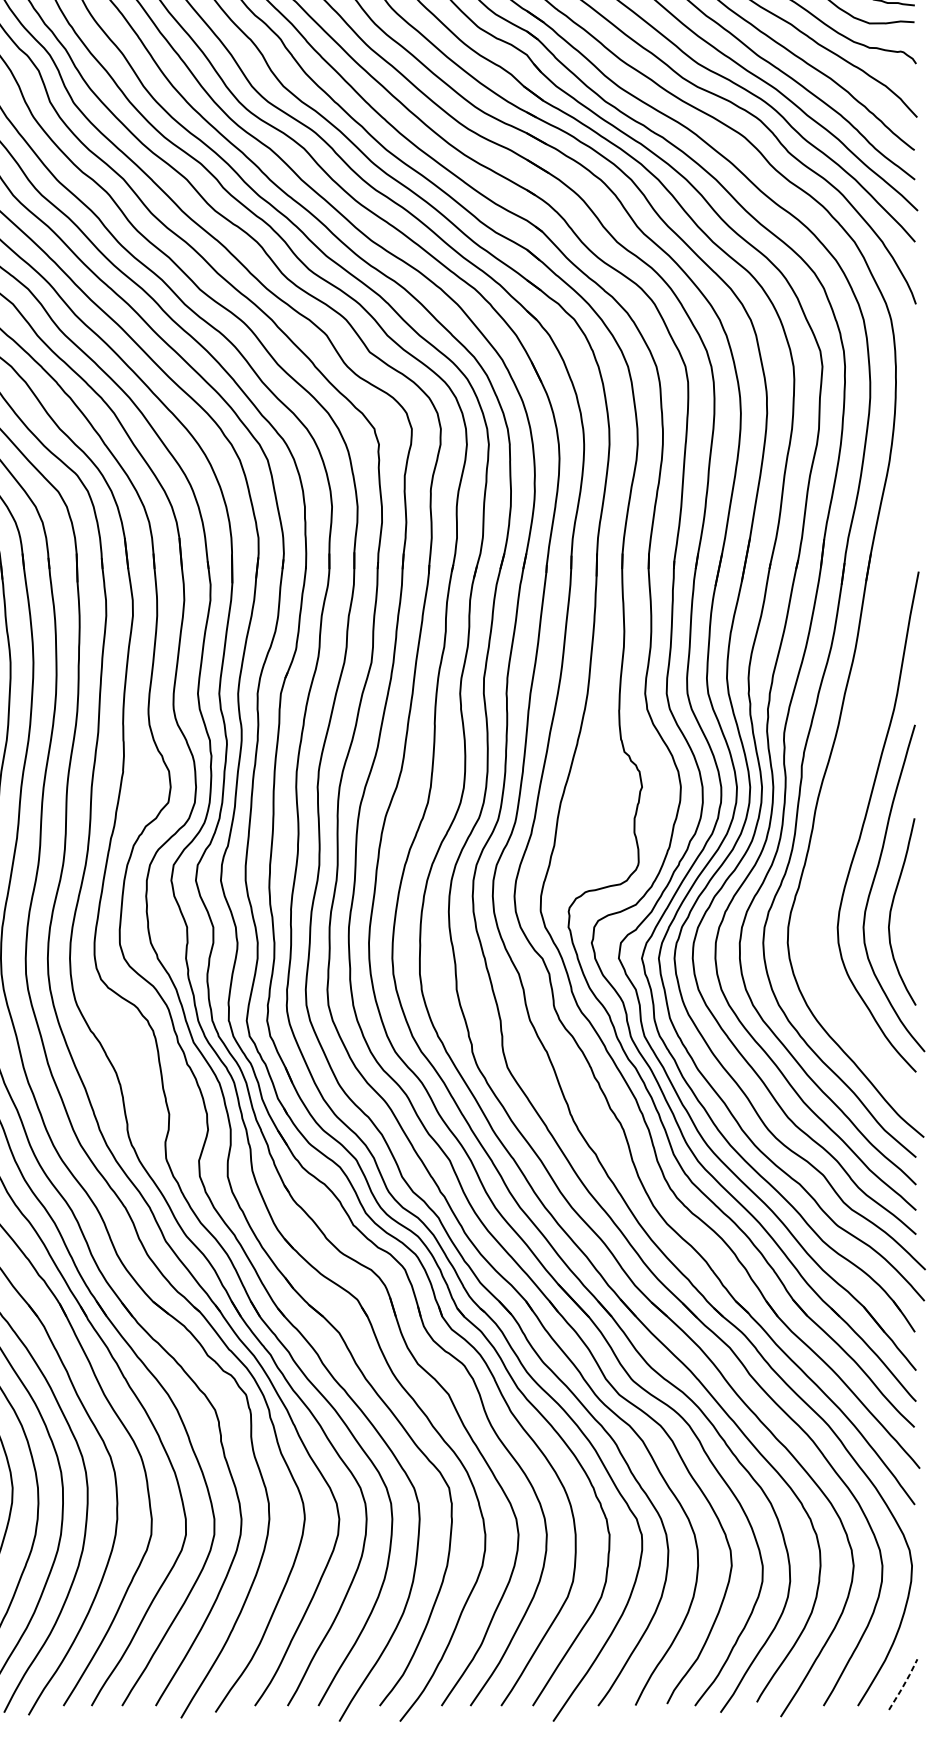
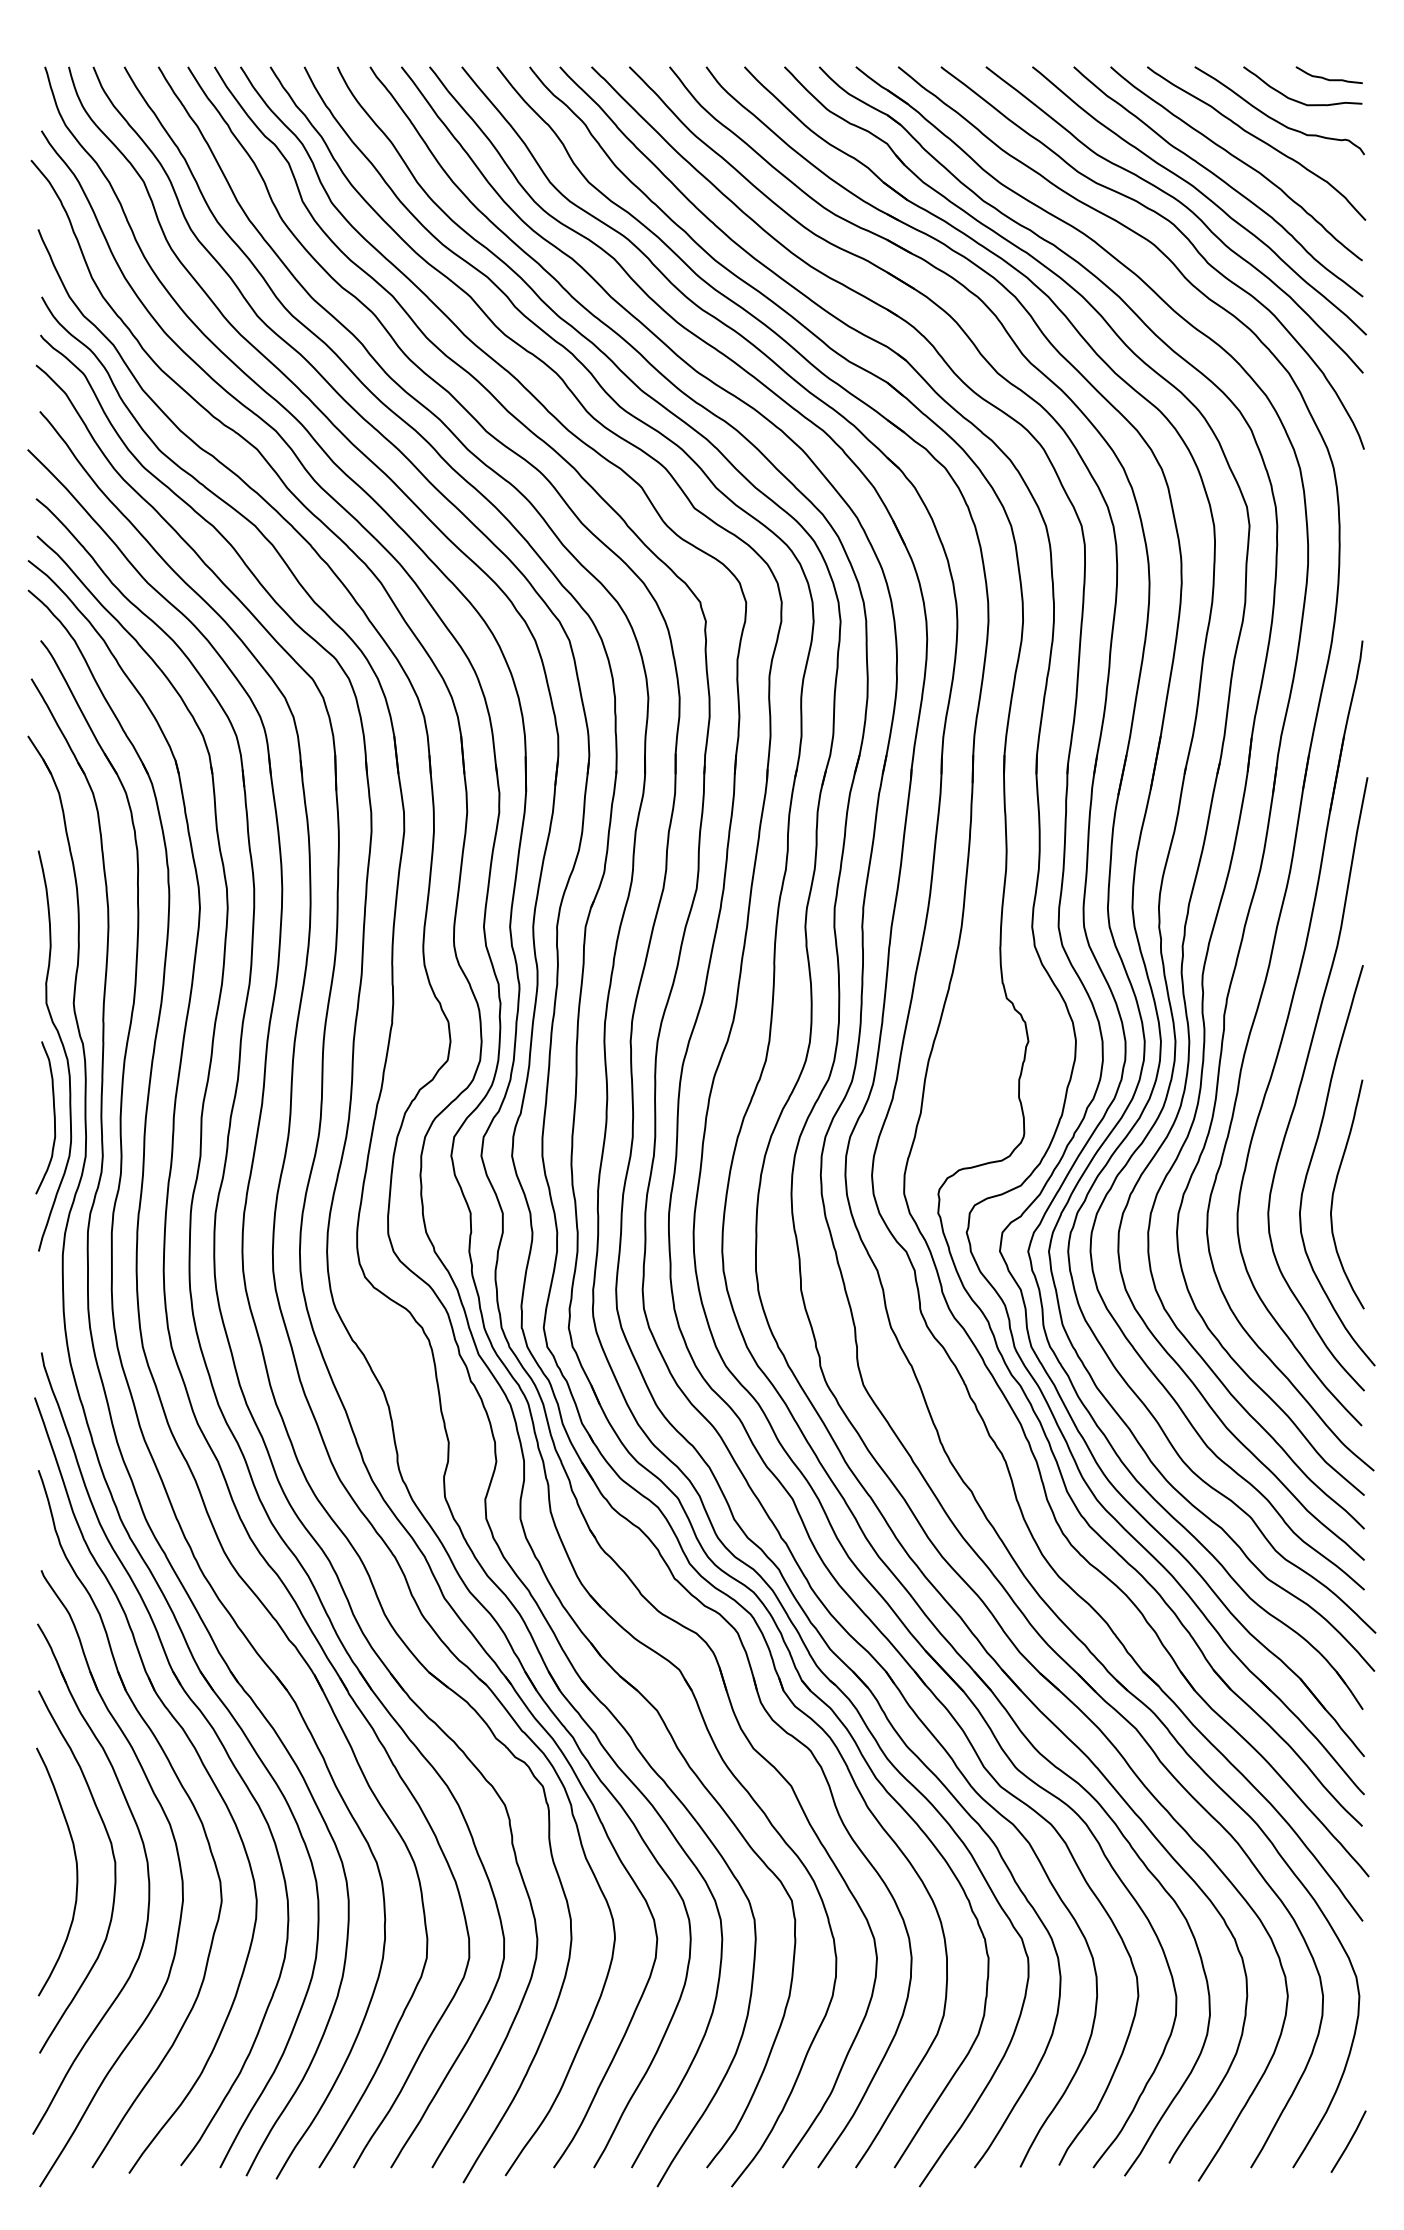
part: (851, 778) -> (1285, 1031), added
line: (904, 1684) -> (1349, 2141), dashed -> solid

